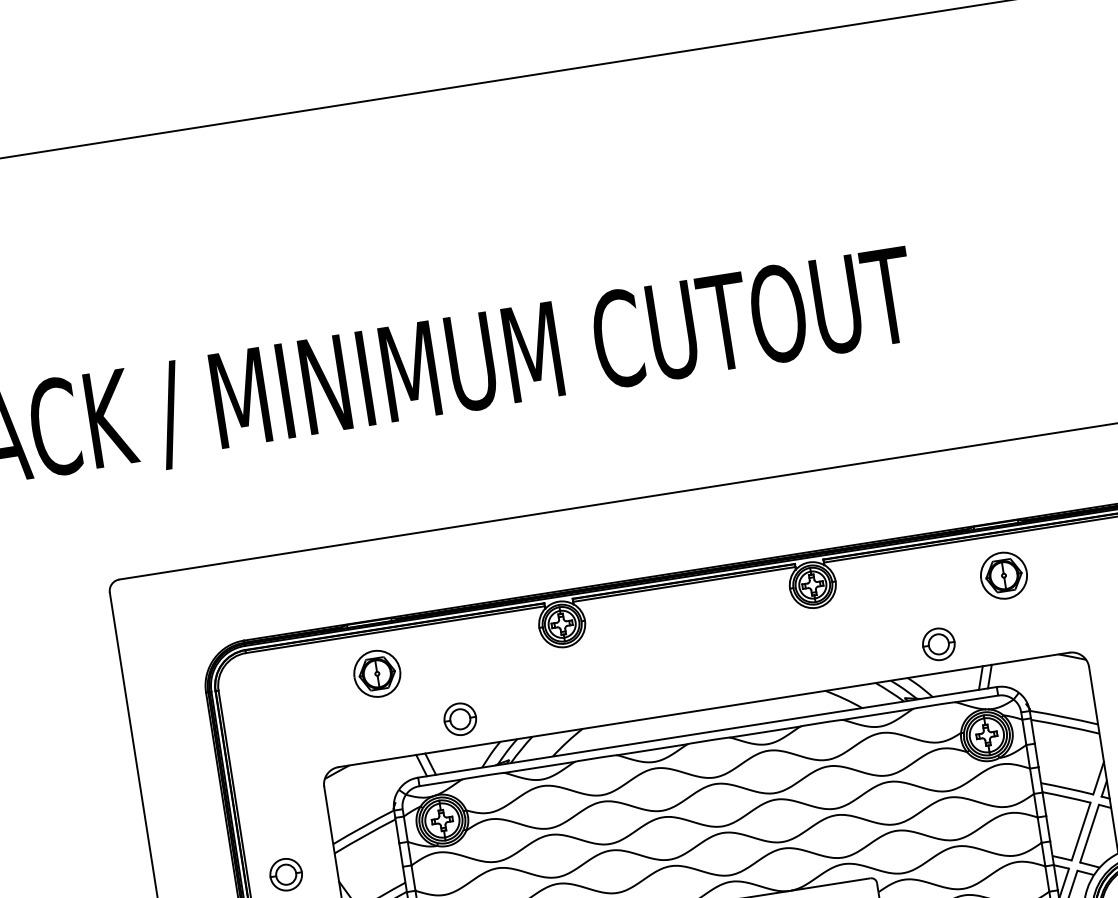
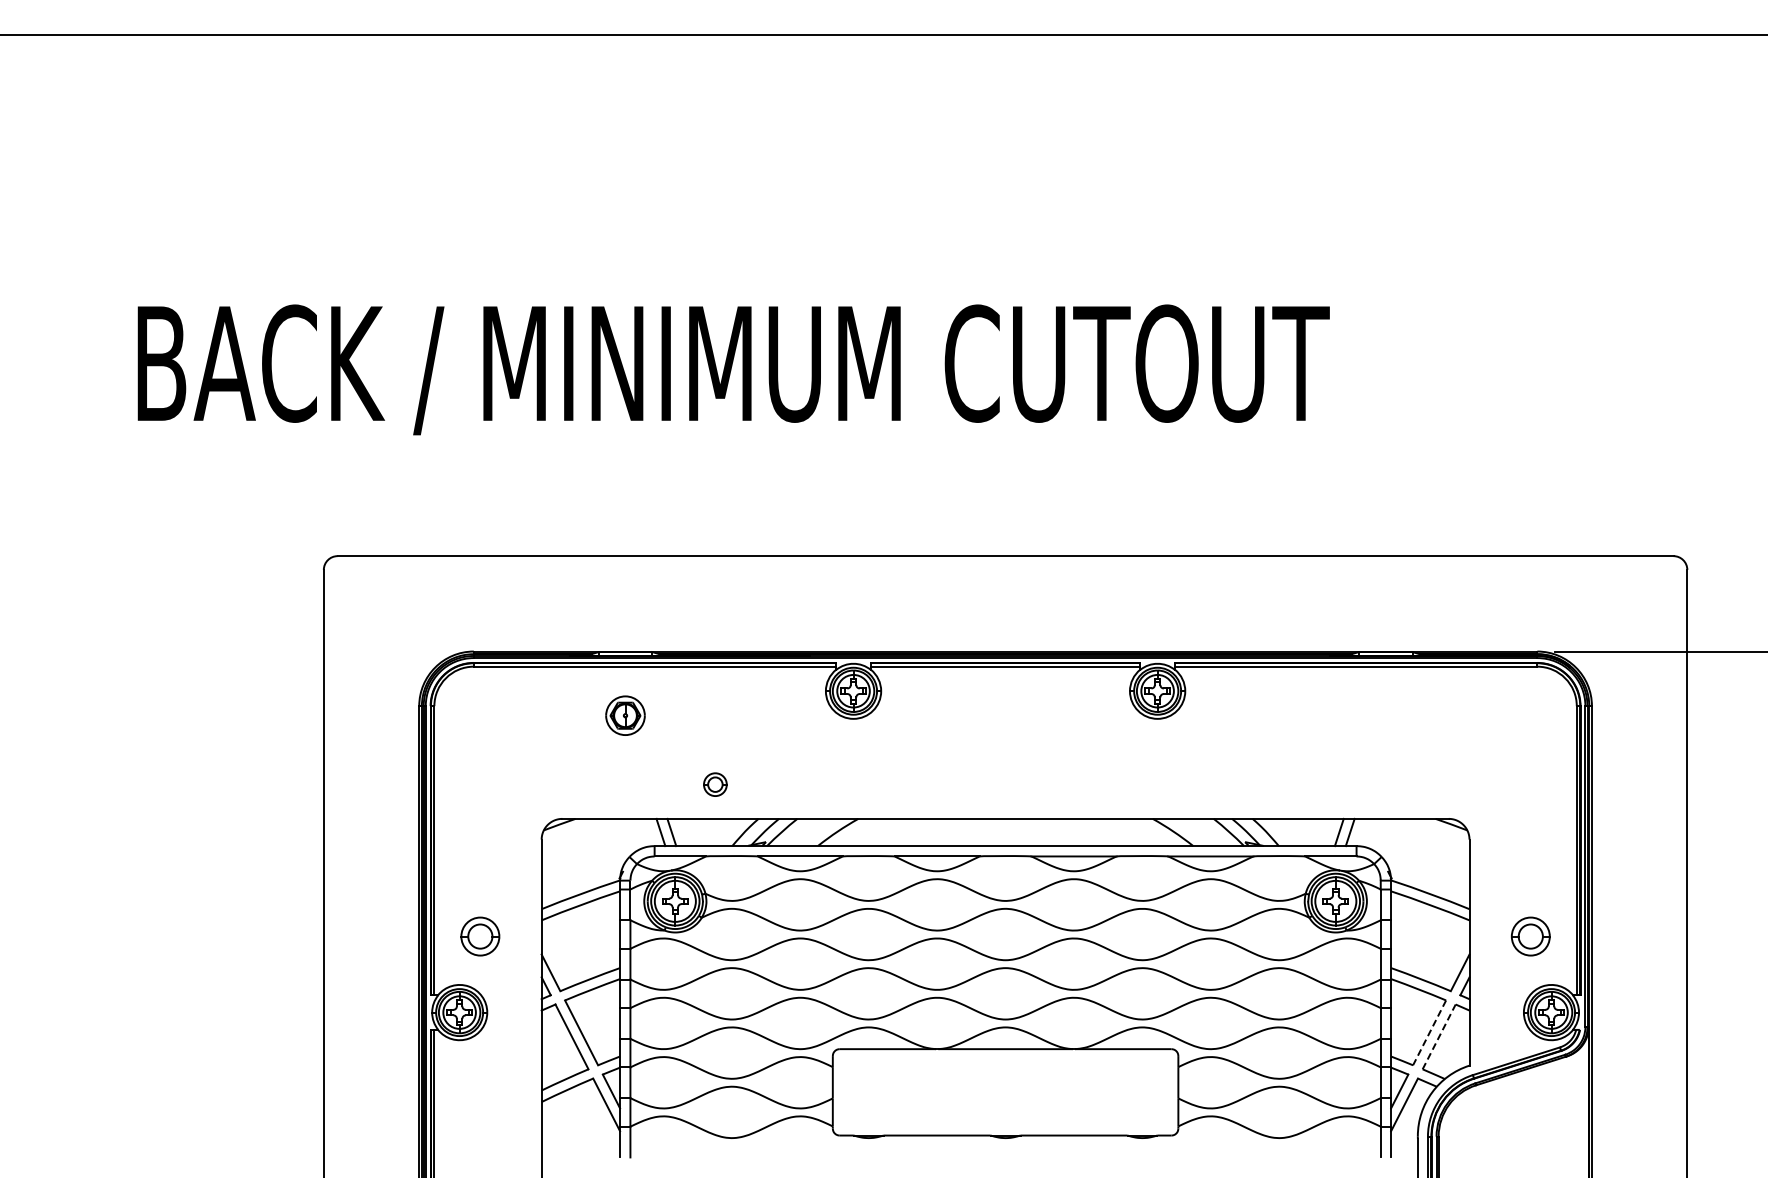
part: (1003, 575) -> (1385, 715), removed
part: (938, 644) -> (1295, 784), removed
part: (377, 673) -> (625, 715), size x0.7
part: (460, 719) -> (715, 784), size x0.6
line: (1081, 832) -> (1429, 1033), solid -> dashed
line: (1089, 833) -> (1439, 1036), solid -> dashed

